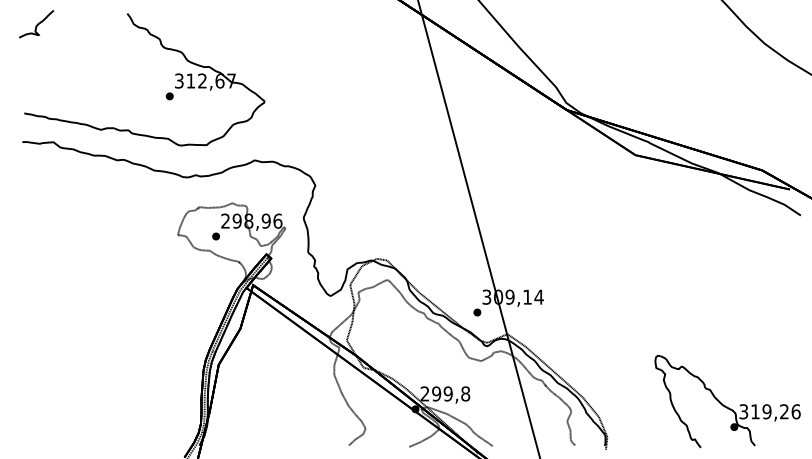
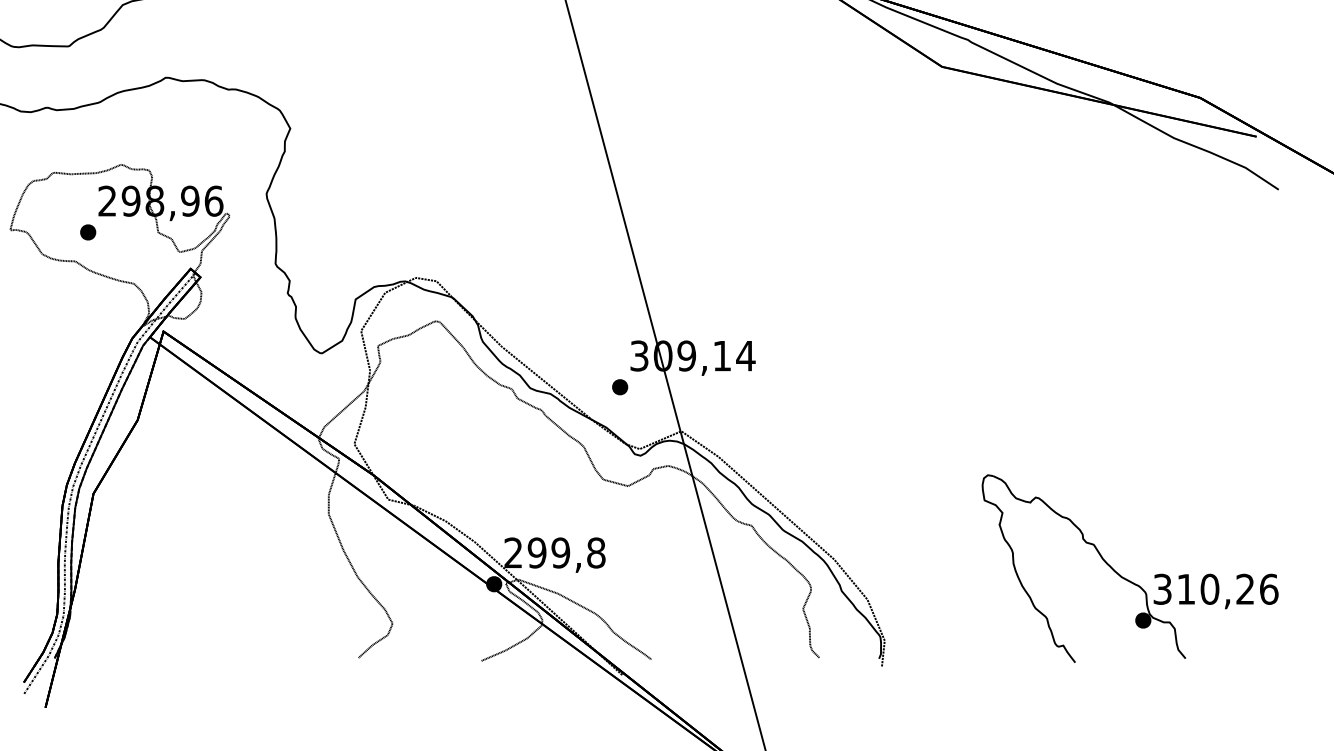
text: (766, 411) -> (1208, 588), 319,26 -> 310,26

